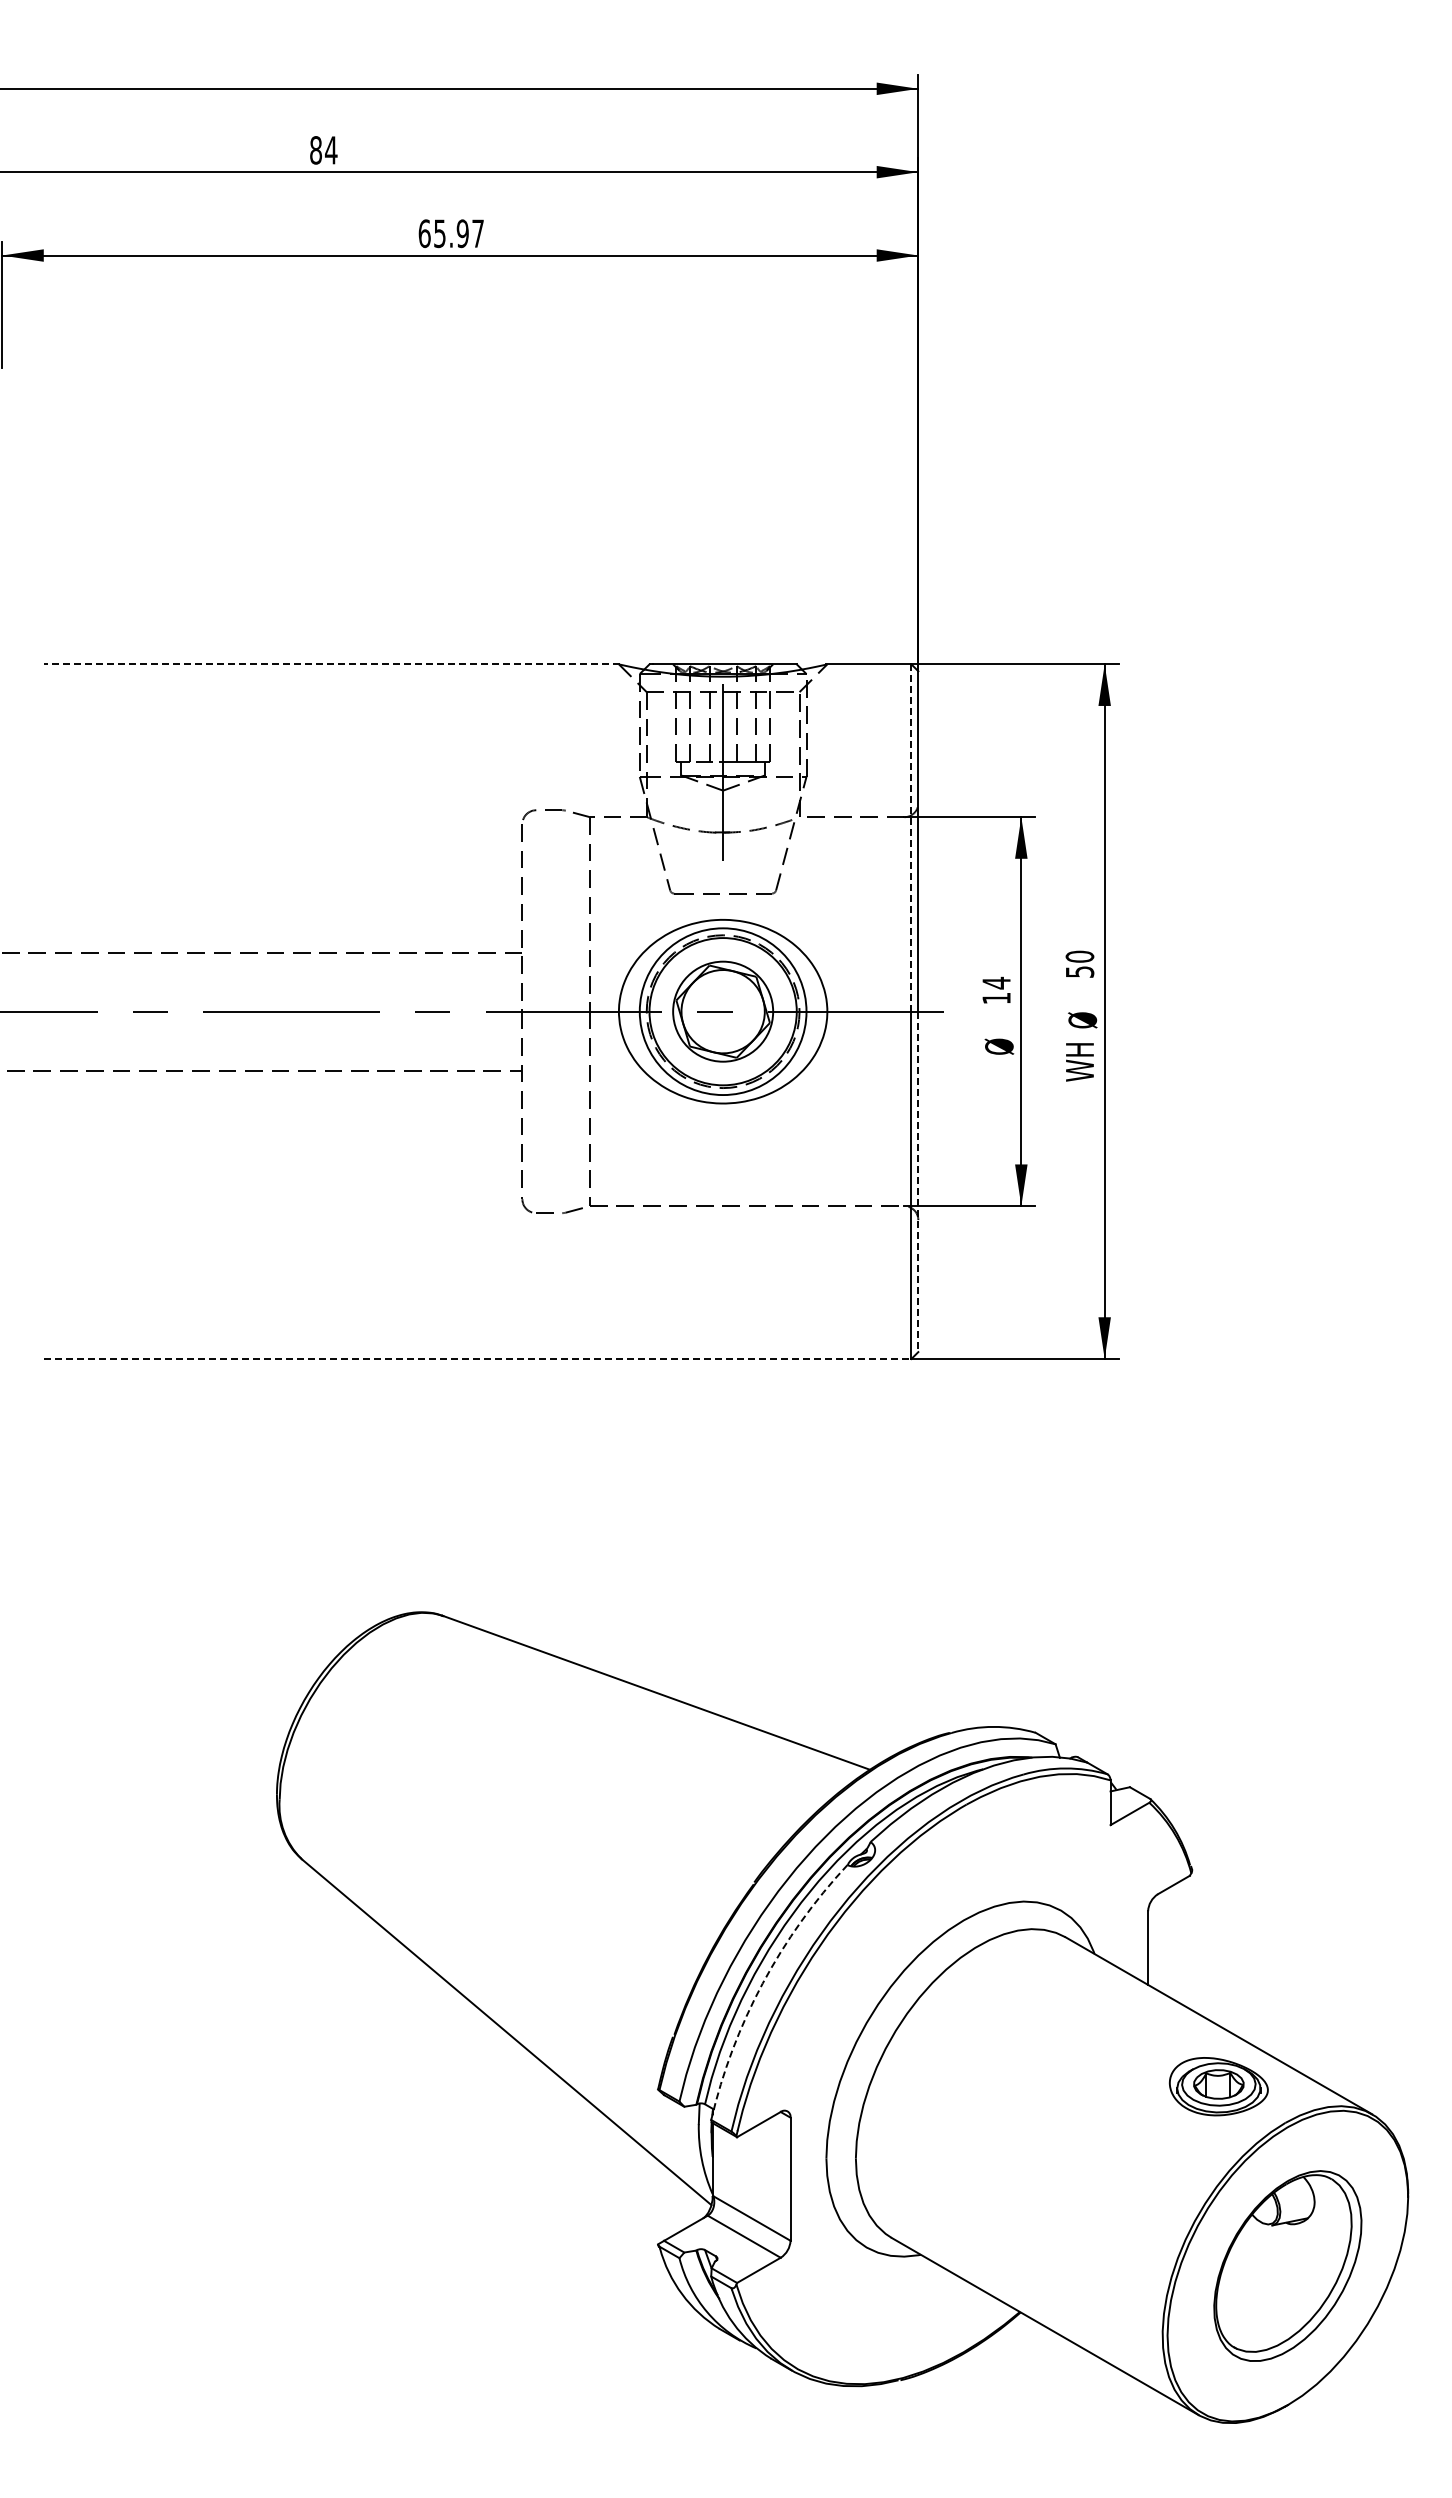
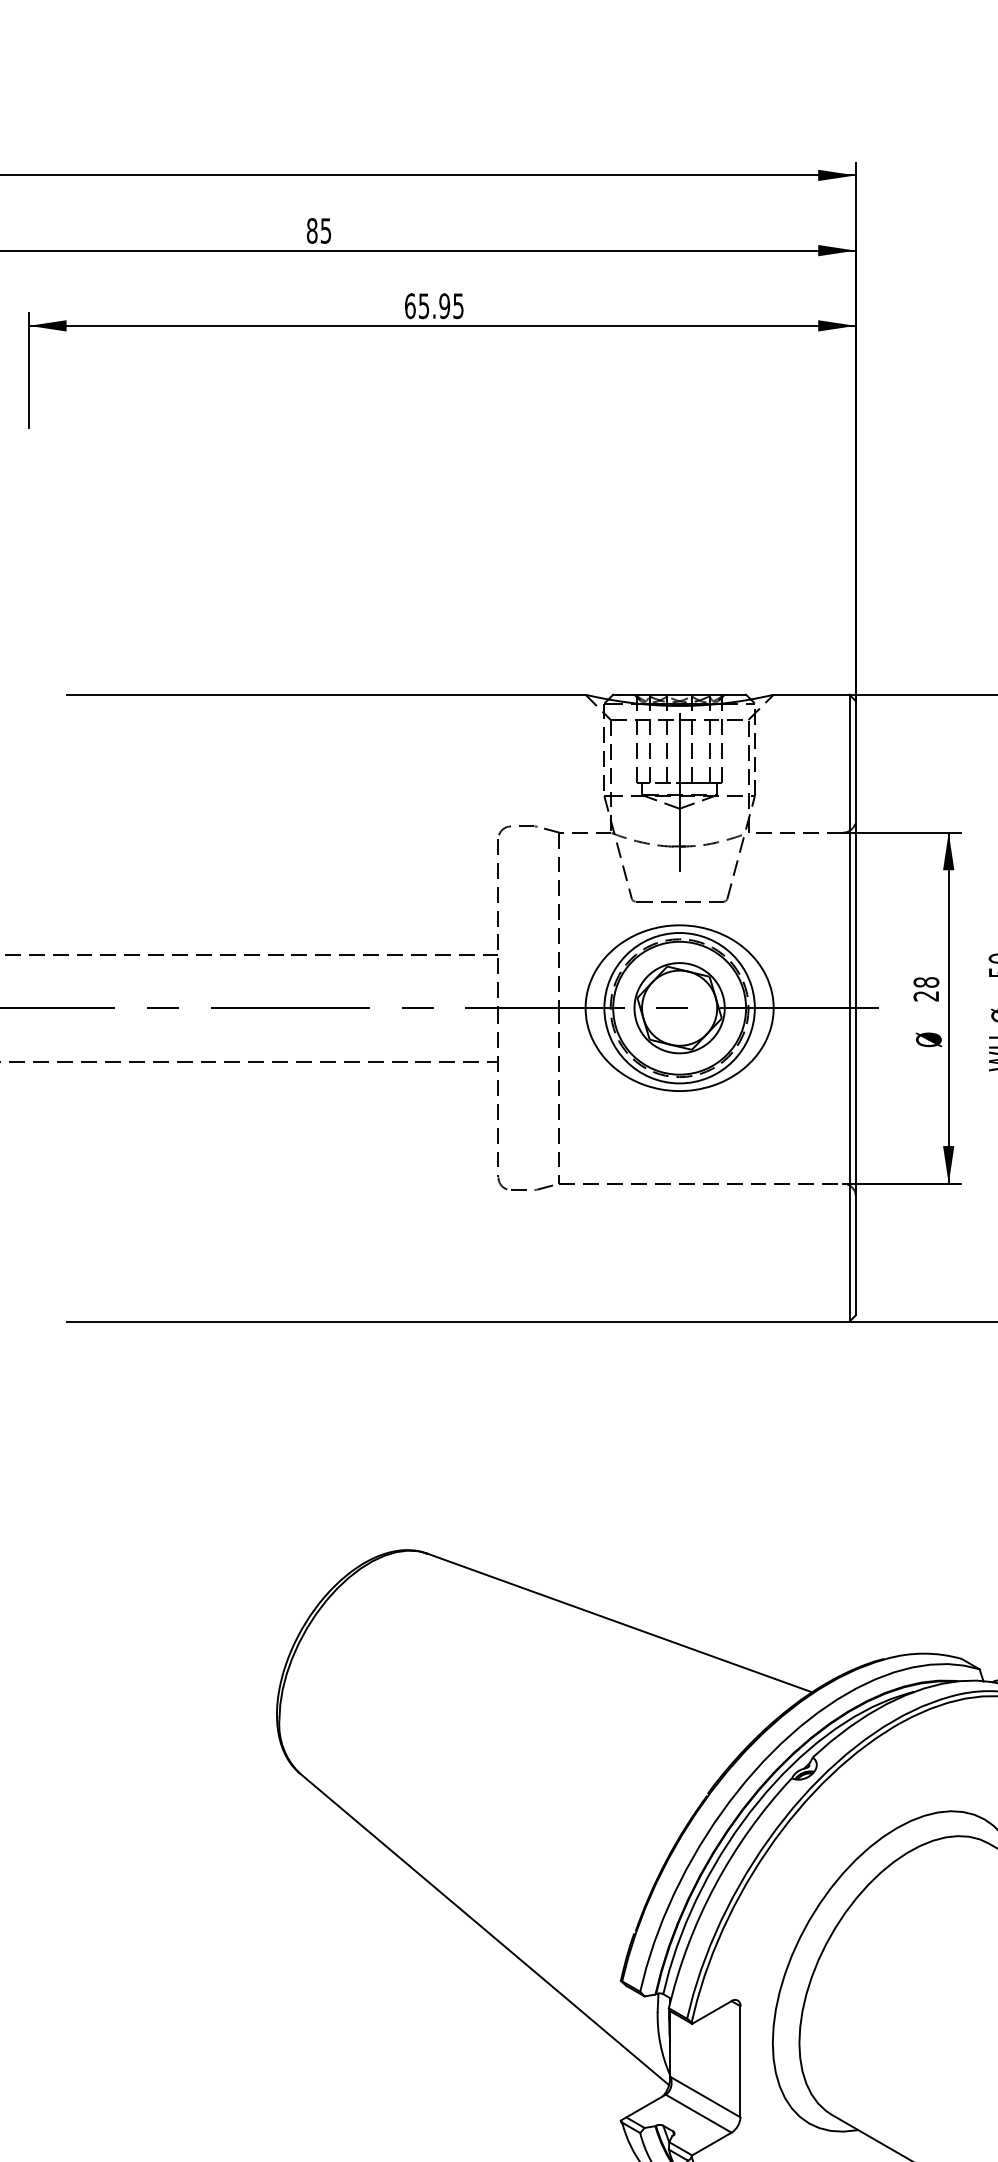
text: (331, 150) -> (326, 231), 84 -> 85
text: (477, 233) -> (457, 305), 65.97 -> 65.95
line: (331, 664) -> (326, 694), dashed -> solid
line: (911, 838) -> (849, 851), dashed -> solid
text: (996, 990) -> (926, 989), 14 -> 28
line: (918, 1182) -> (855, 1162), dashed -> solid
line: (477, 1359) -> (457, 1322), dashed -> solid
arc: (762, 1983) -> (715, 1885), dashed -> solid

